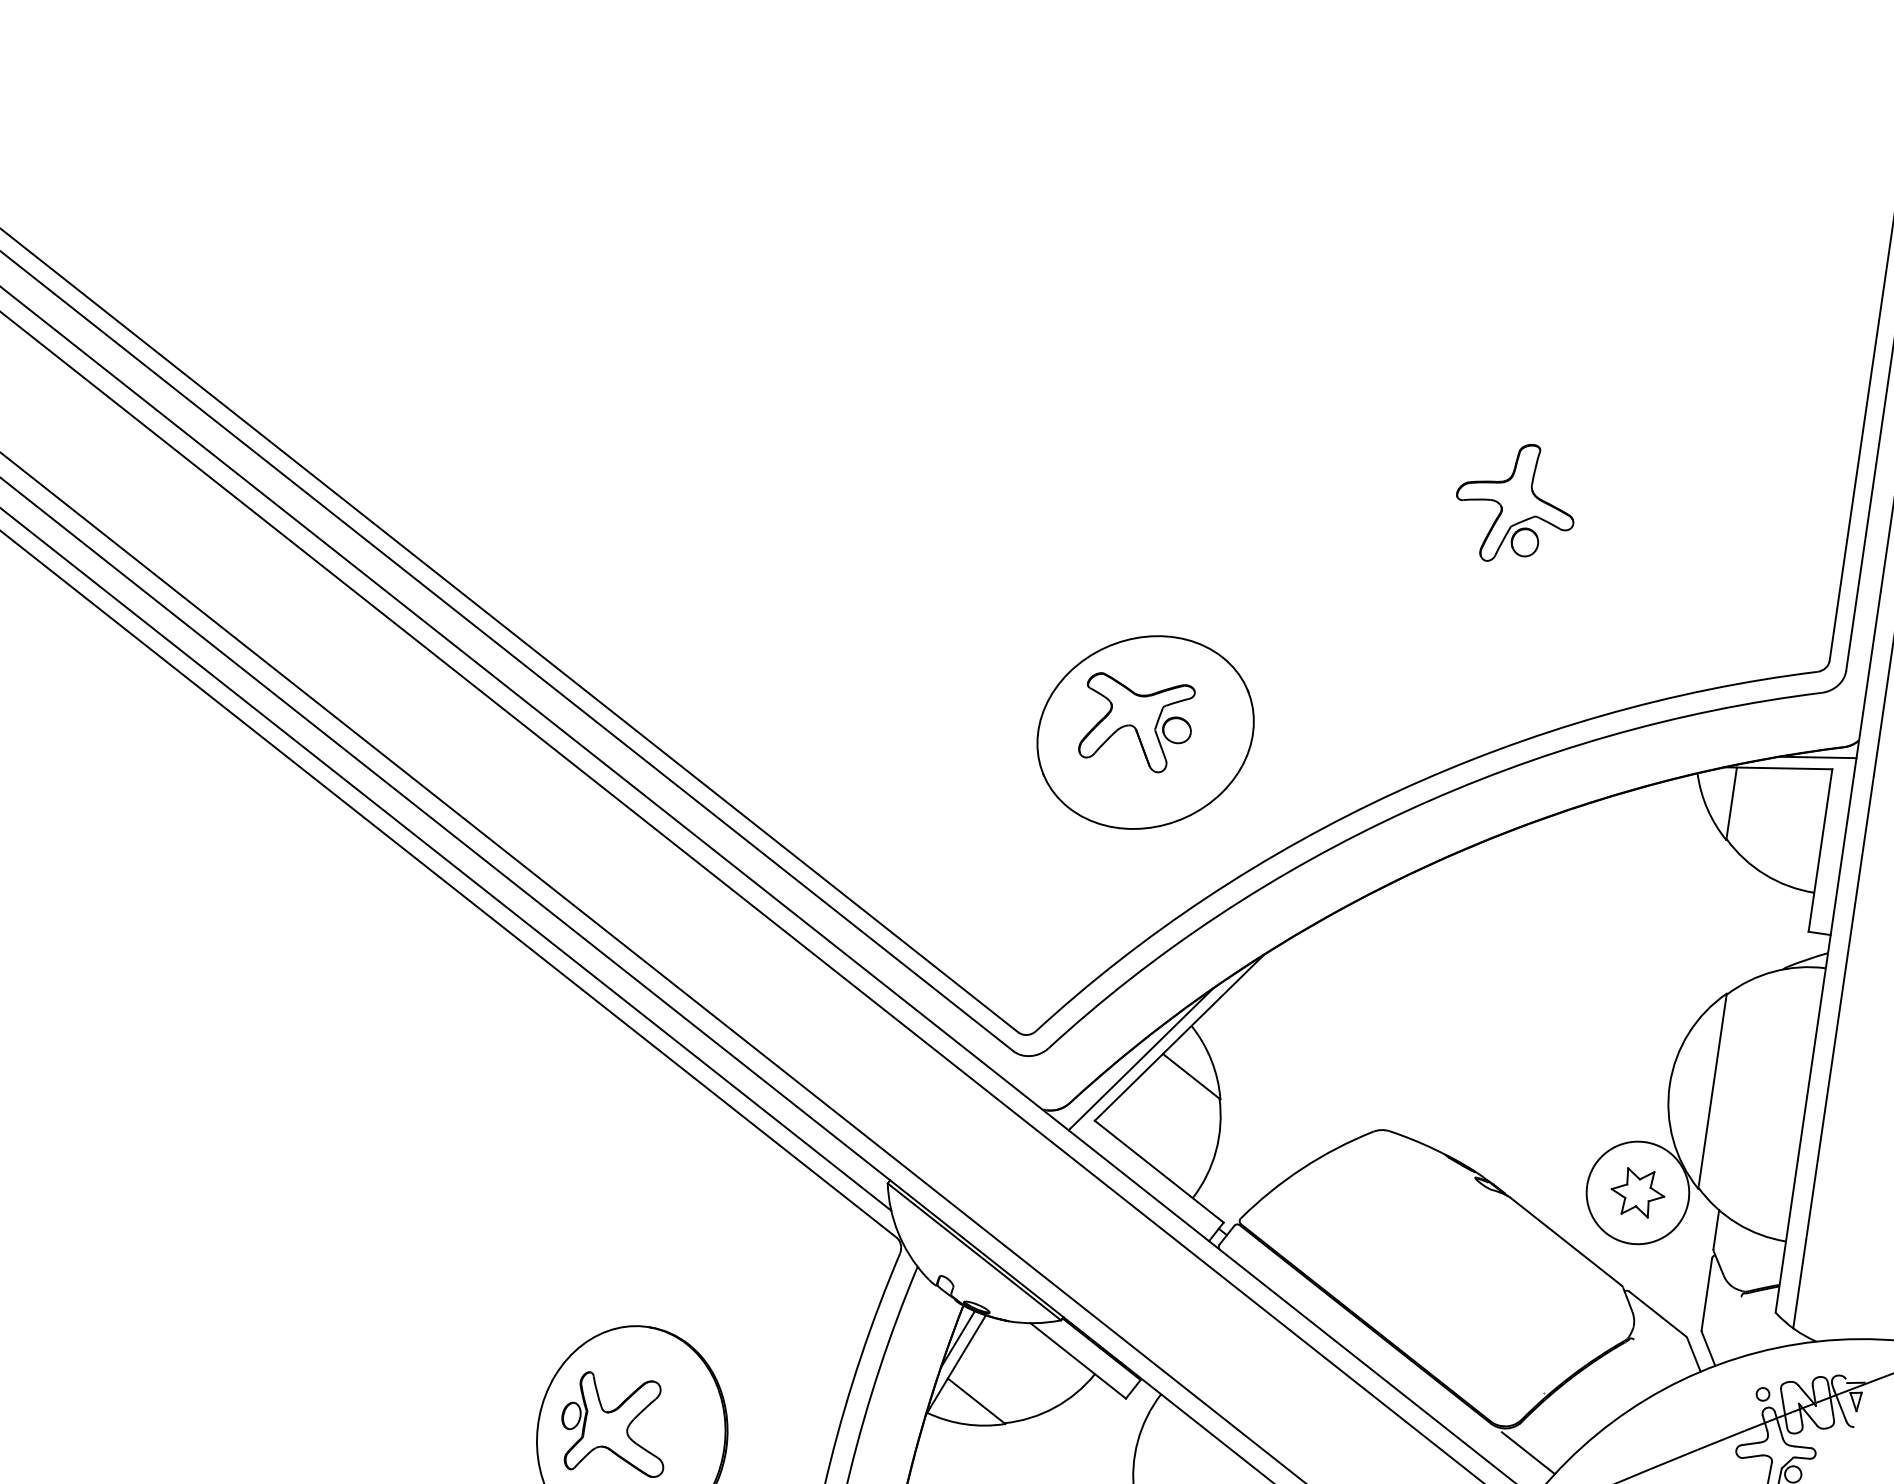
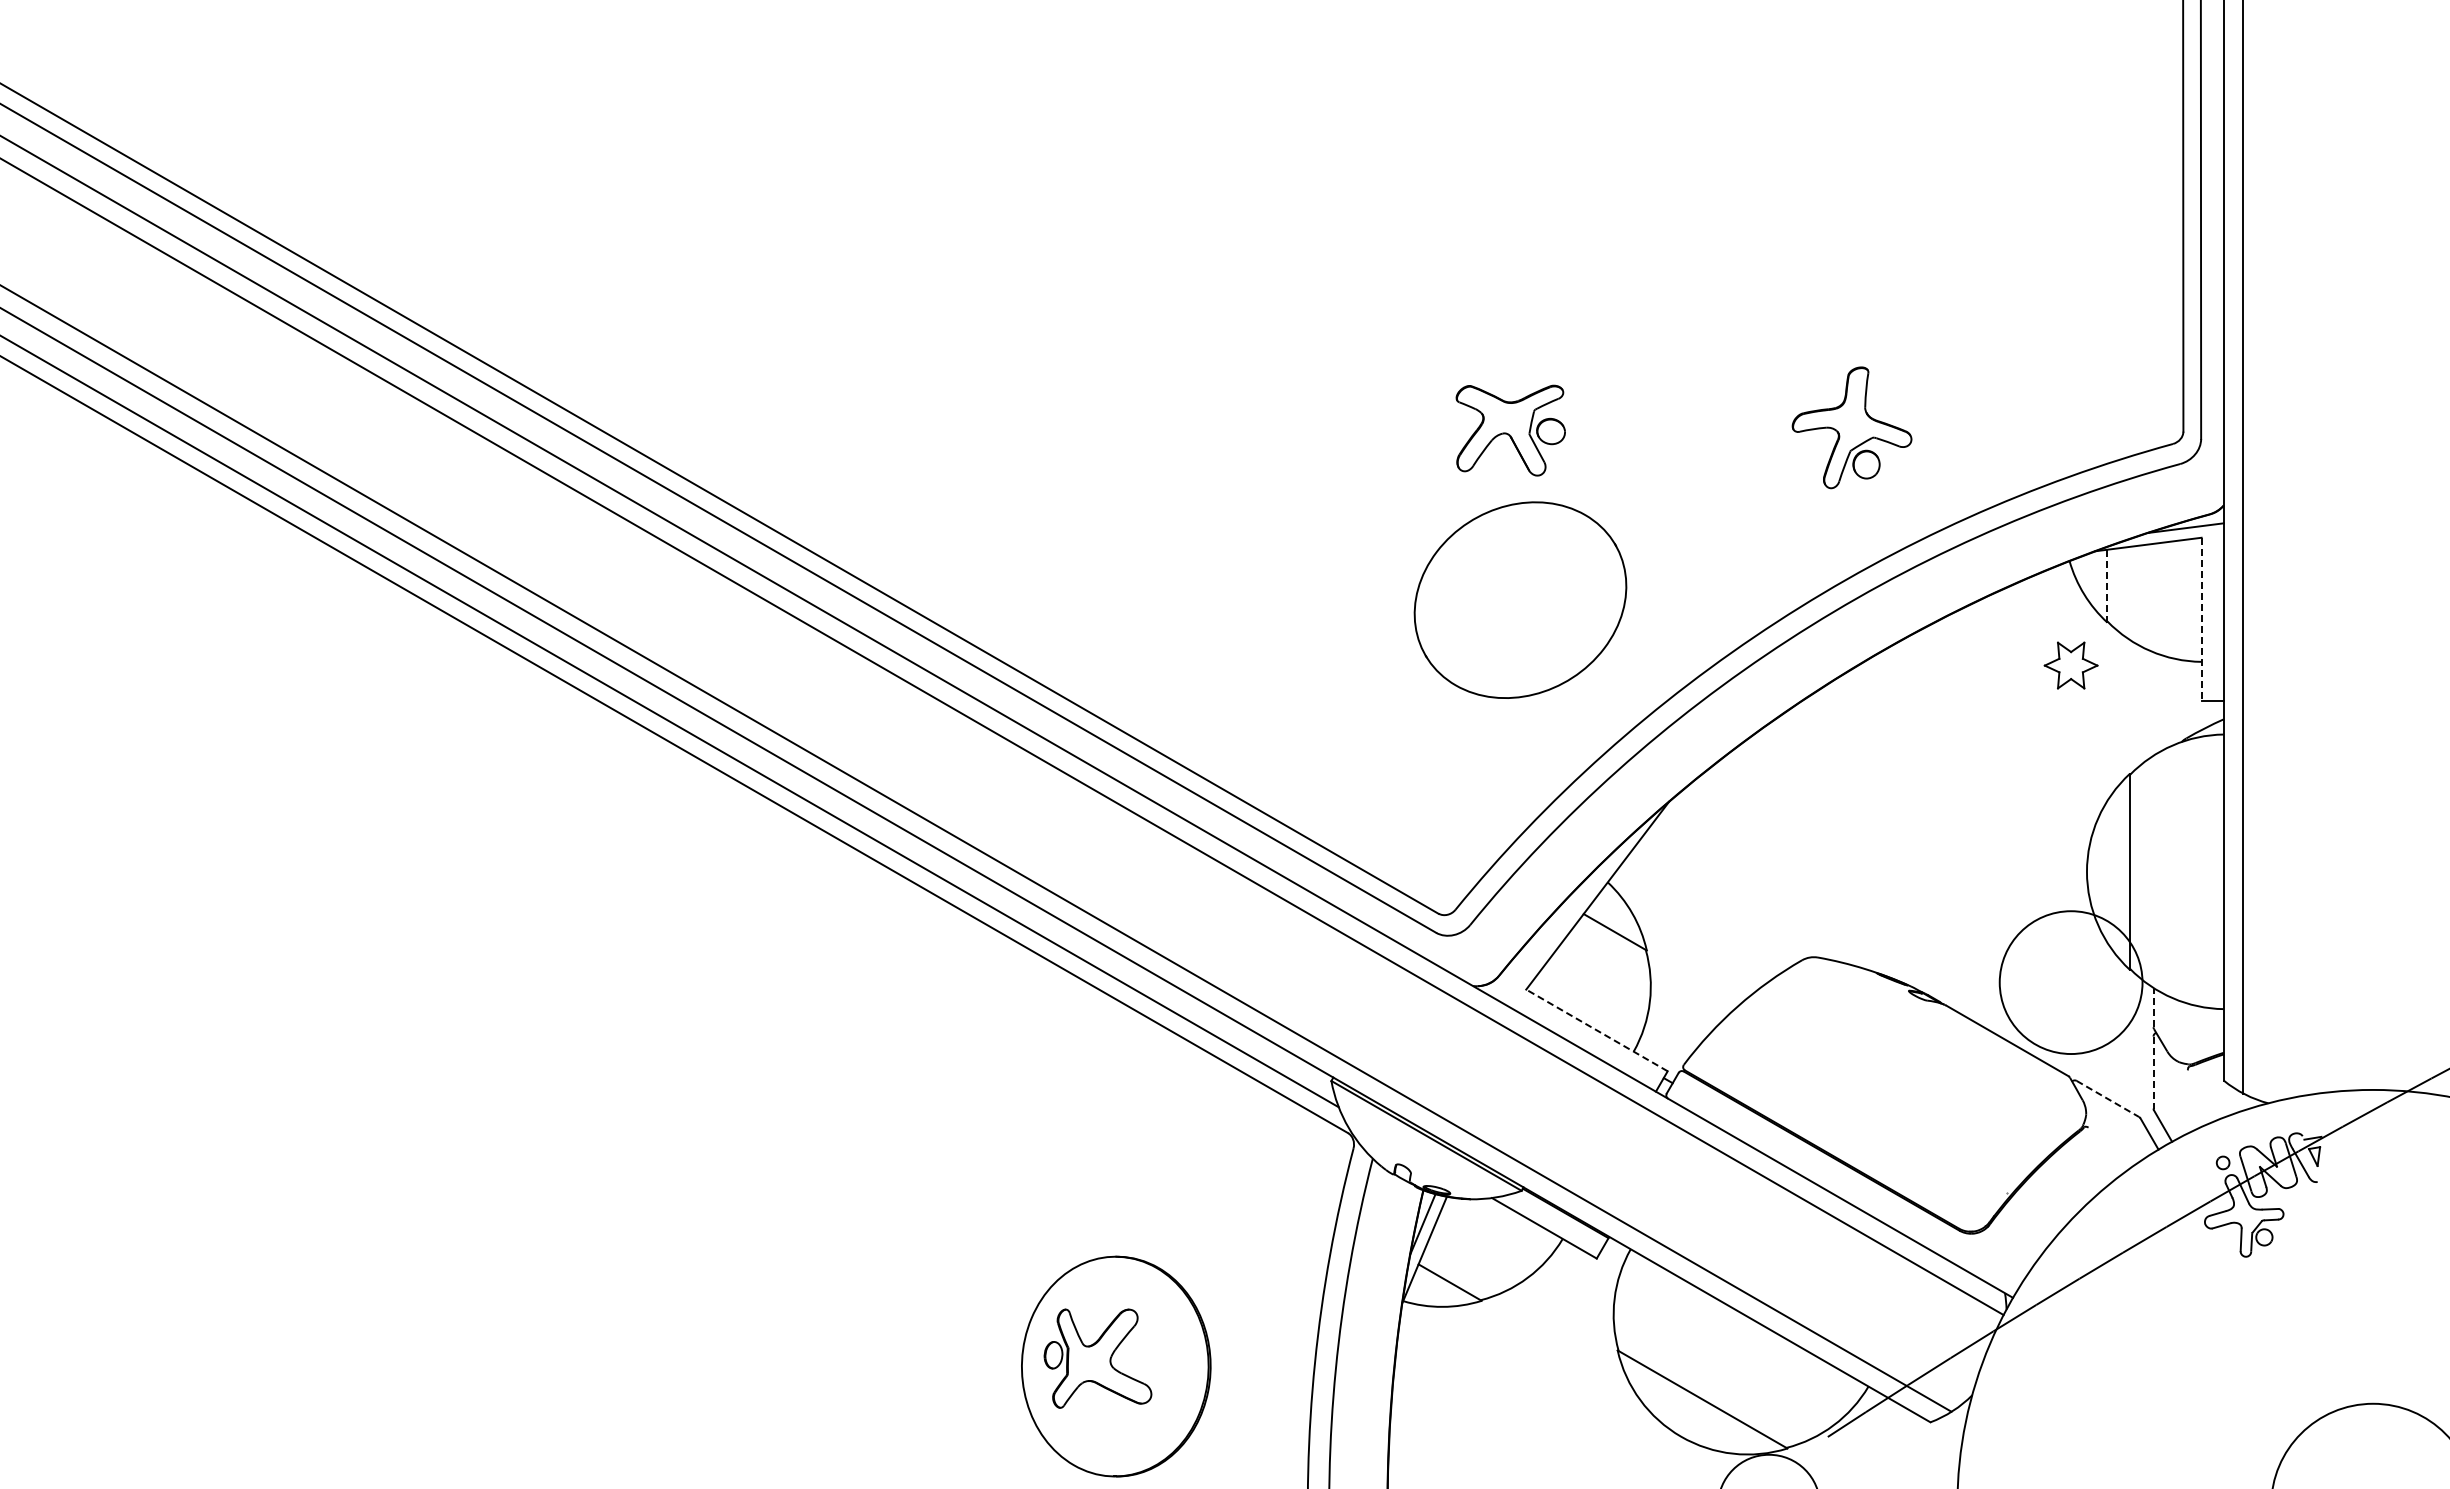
part: (1515, 503) -> (1851, 427), moved
part: (1136, 723) -> (1510, 430), moved
line: (1731, 803) -> (2107, 585), solid -> dashed
line: (1820, 850) -> (2201, 619), solid -> dashed
line: (1140, 1059) -> (1562, 922), removed
line: (1158, 1171) -> (1596, 1030), solid -> dashed
part: (1637, 1192) -> (2070, 665), moved
circle: (1638, 1192) -> (2071, 982), size x1.4
line: (1716, 1229) -> (2153, 1007), solid -> dashed
line: (1706, 1294) -> (2153, 1072), solid -> dashed
line: (1657, 1313) -> (2107, 1098), solid -> dashed
line: (1528, 1453) -> (2000, 1254), removed

